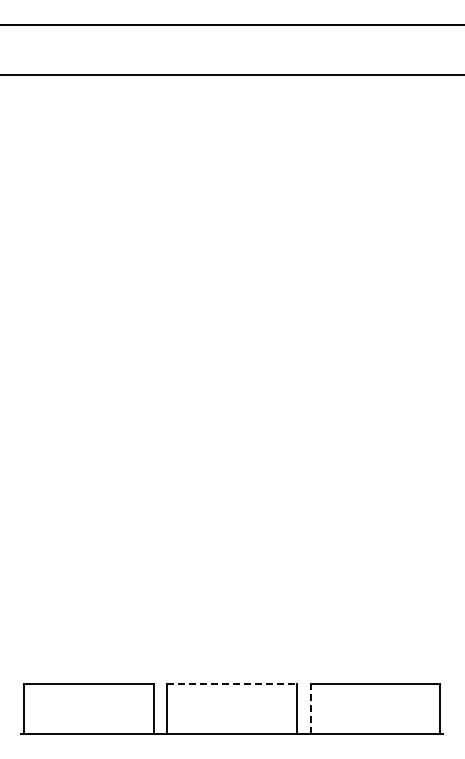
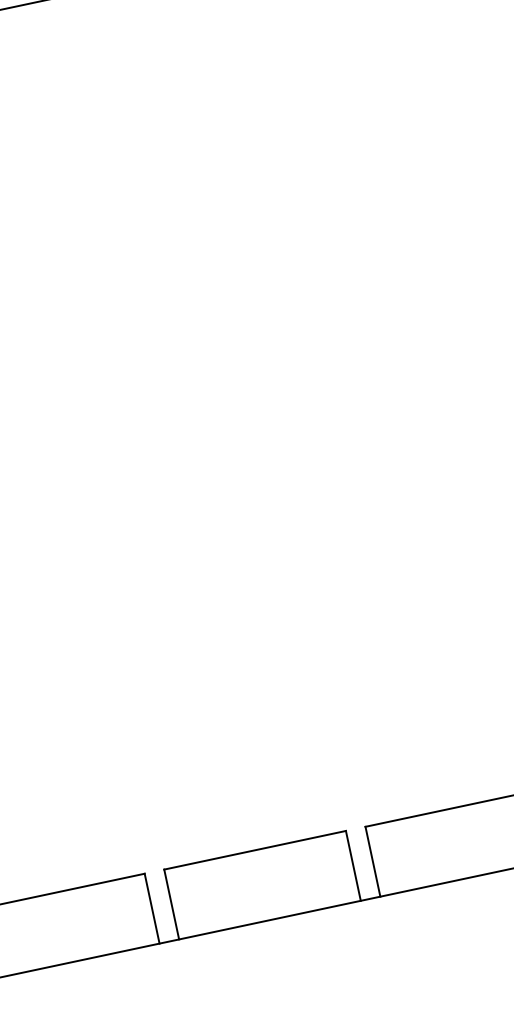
line: (232, 684) -> (255, 850), dashed -> solid
line: (310, 708) -> (372, 861), dashed -> solid

